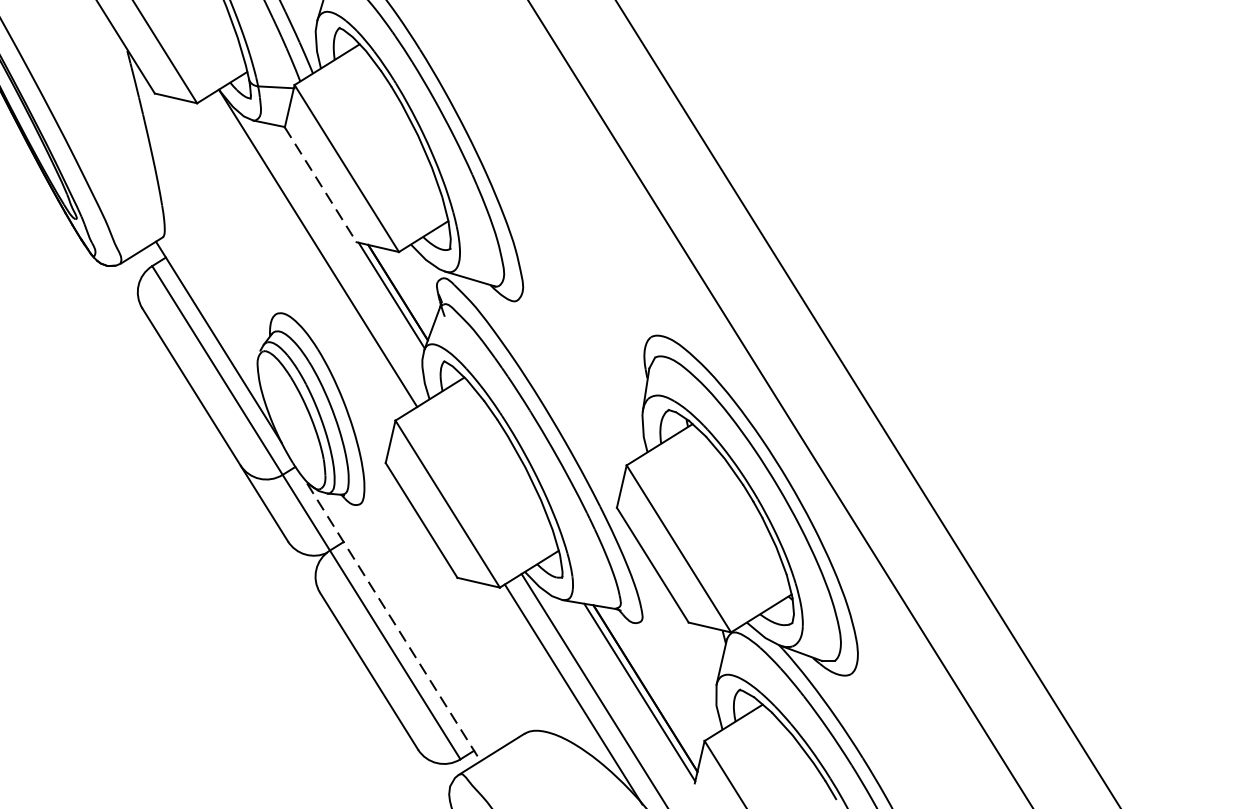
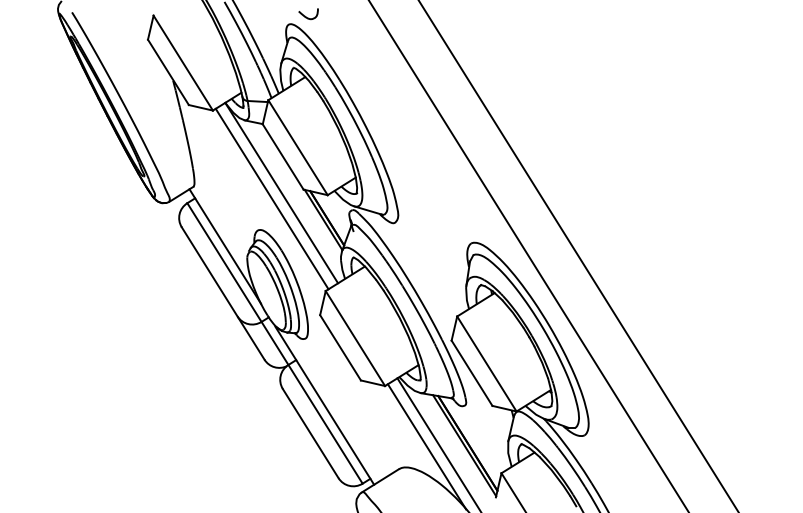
line: (321, 185) -> (283, 157), dashed -> solid
line: (300, 257) -> (271, 198), added
line: (395, 623) -> (325, 406), dashed -> solid

